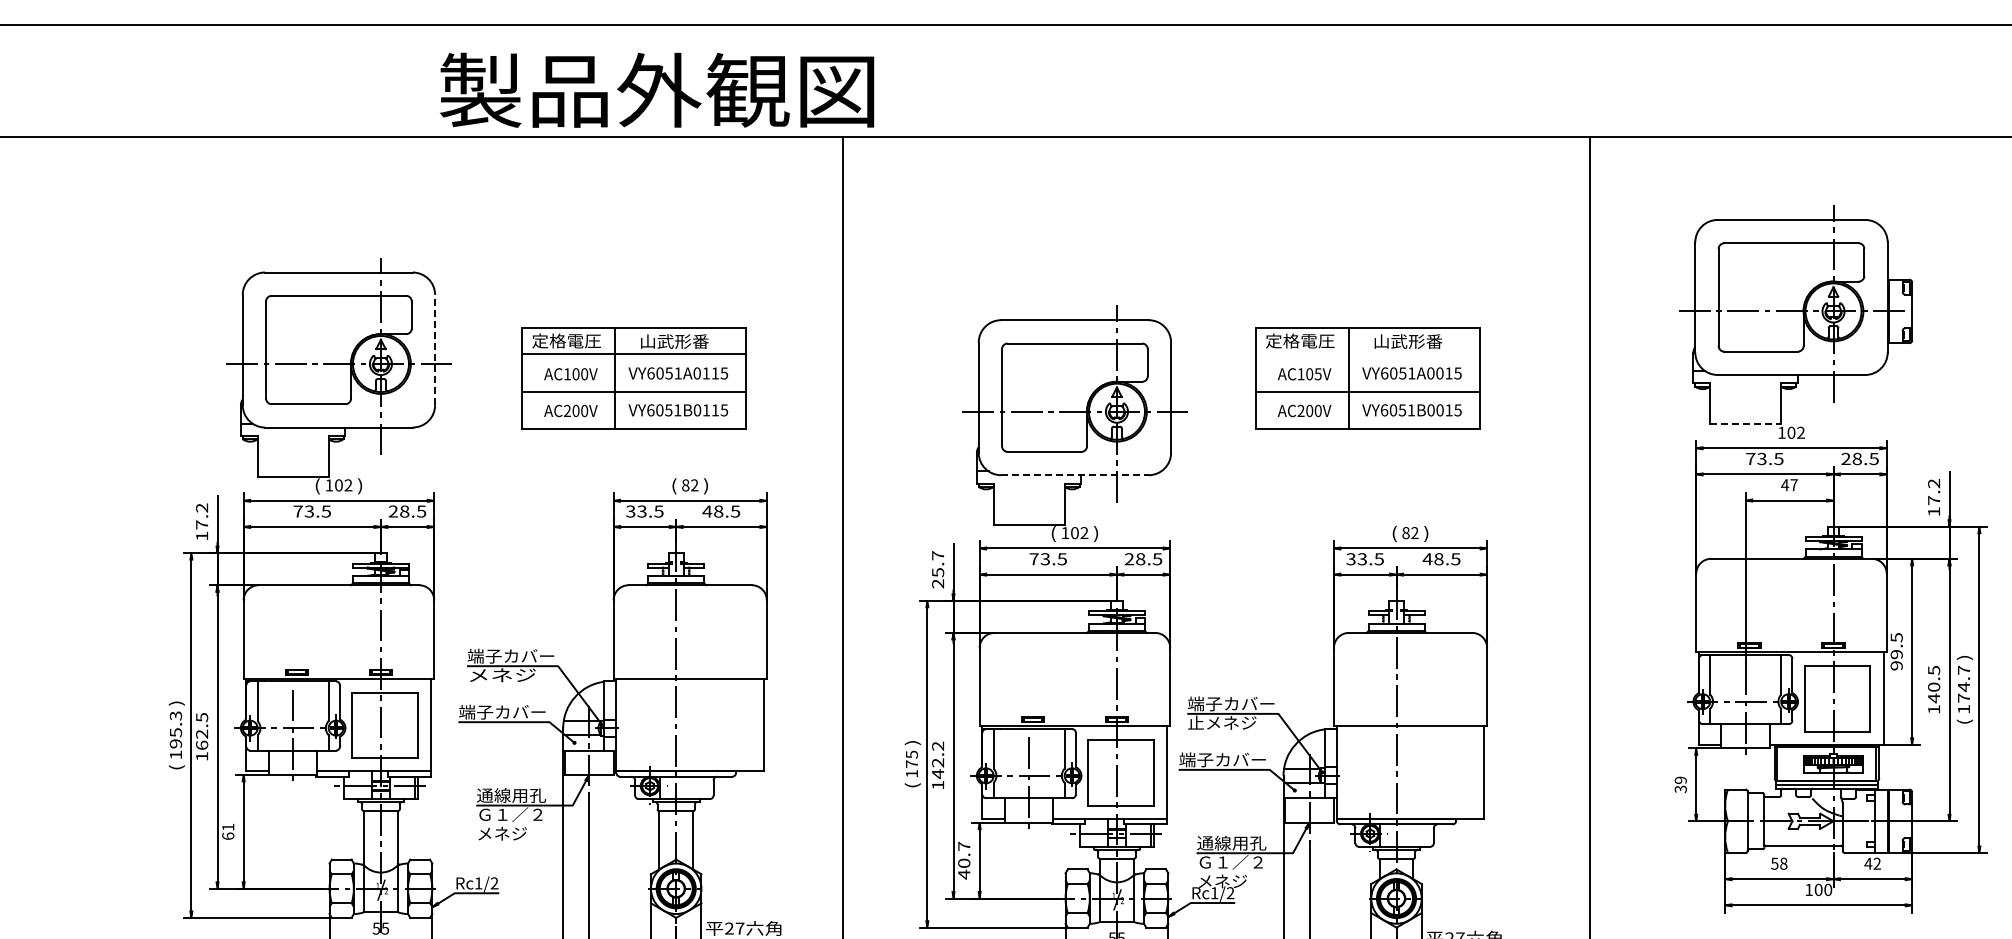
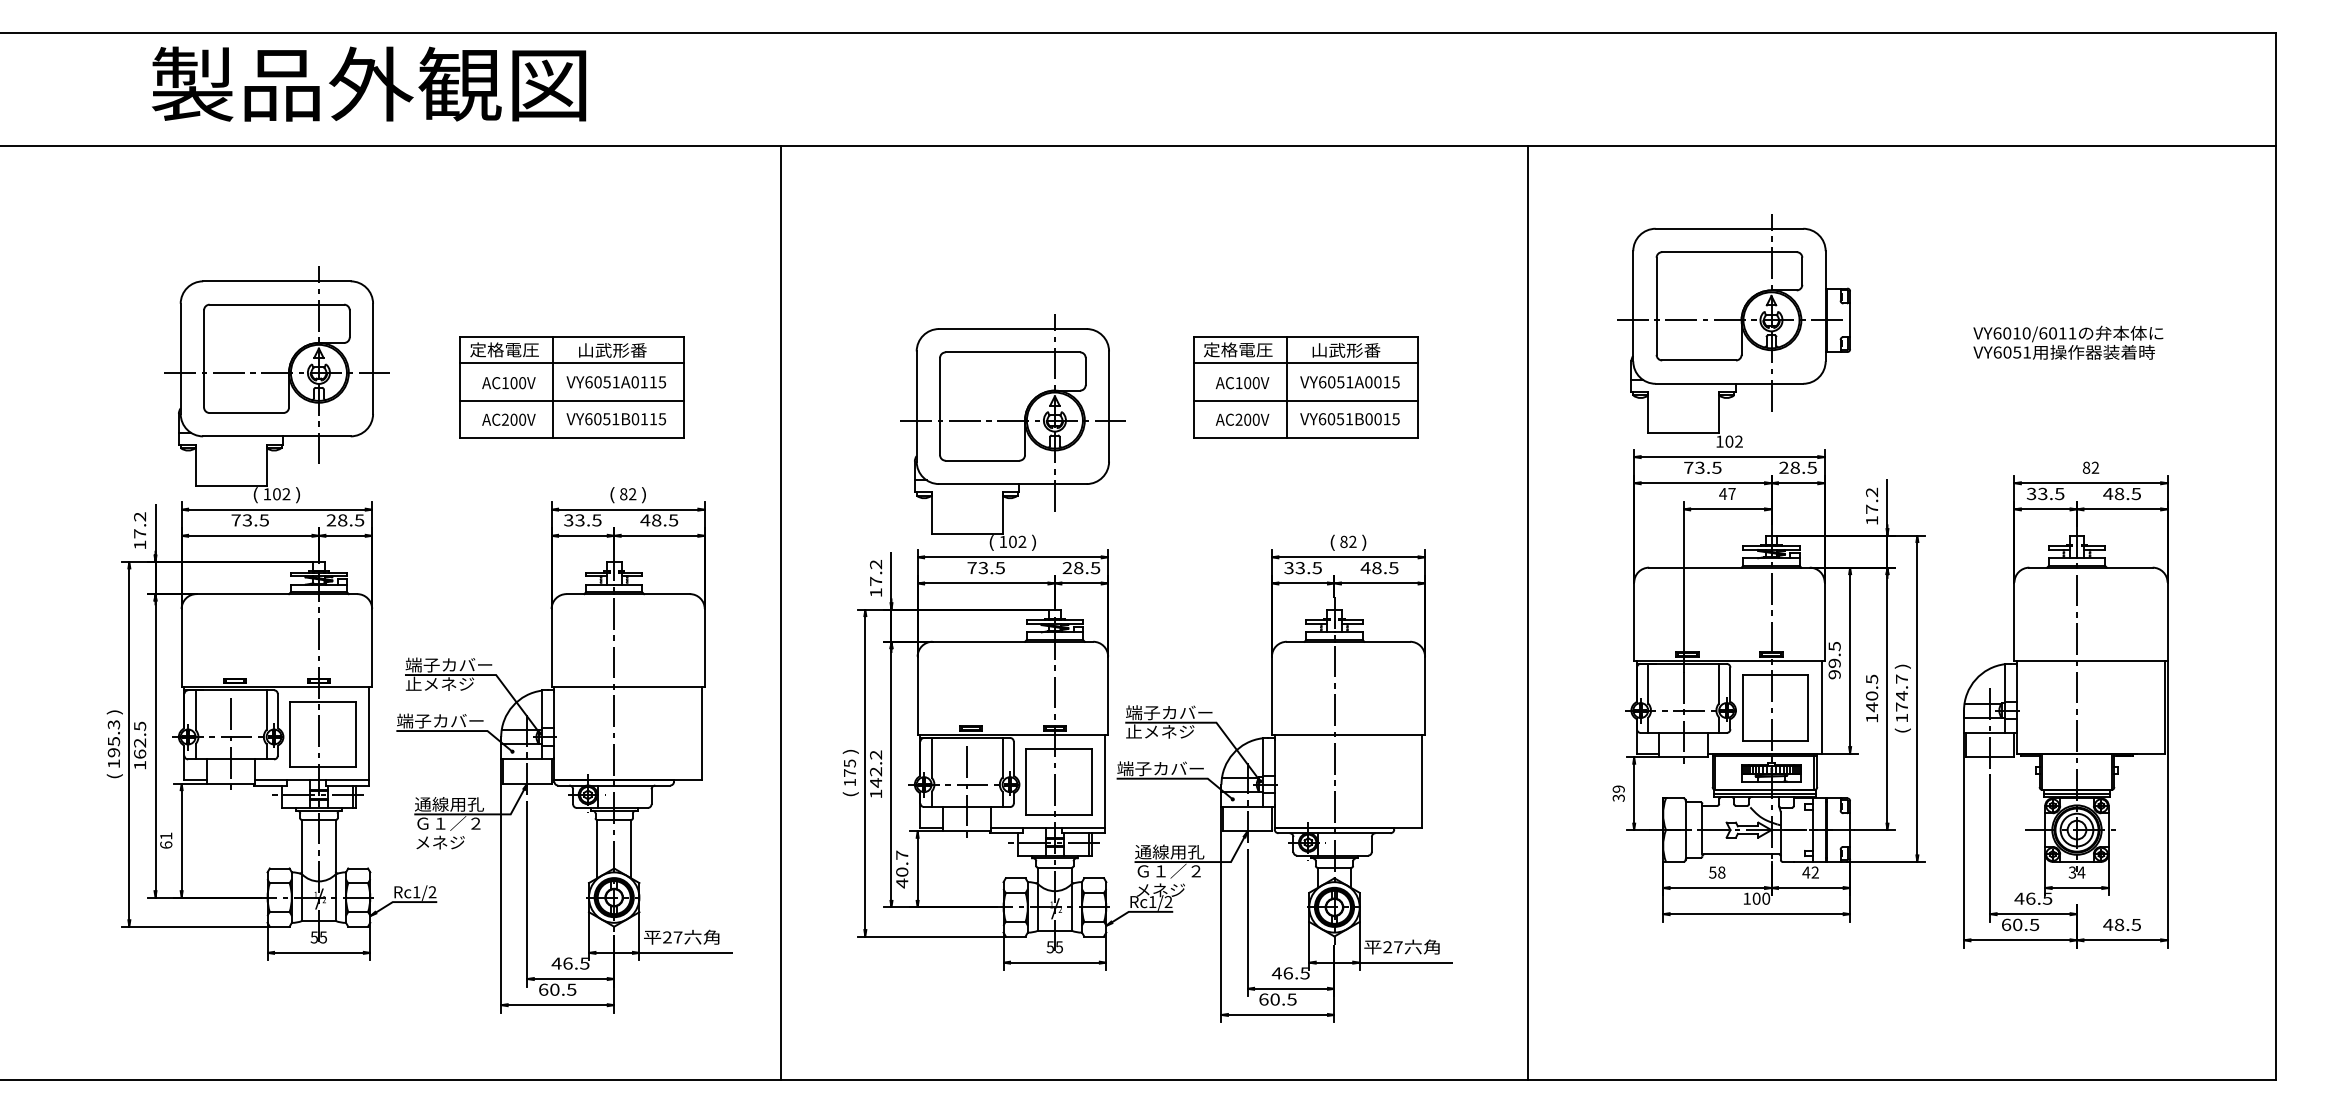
text: (657, 89) -> (369, 83), moved
line: (435, 349) -> (373, 358), dashed -> solid
line: (1367, 354) -> (1305, 363), added
text: (1317, 373) -> (1255, 382), AC105V -> AC100V
line: (1746, 424) -> (1684, 433), dashed -> solid
line: (1074, 475) -> (1012, 484), dashed -> solid
text: (938, 569) -> (876, 578), 25.7 -> 17.2
text: (501, 674) -> (439, 683), メネジ -> 止メネジ

